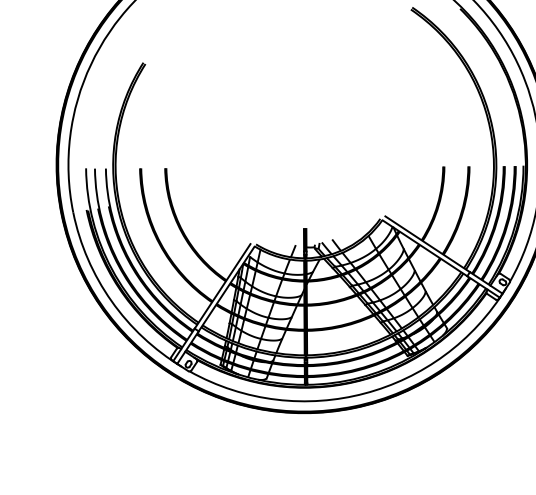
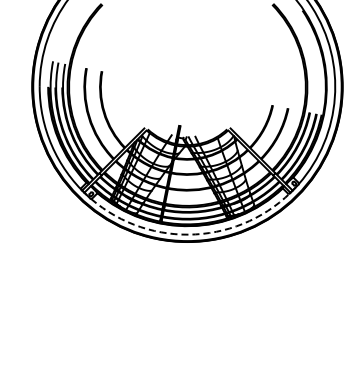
arc: (364, 393) -> (195, 234), solid -> dashed

